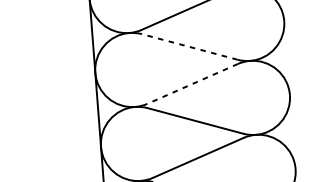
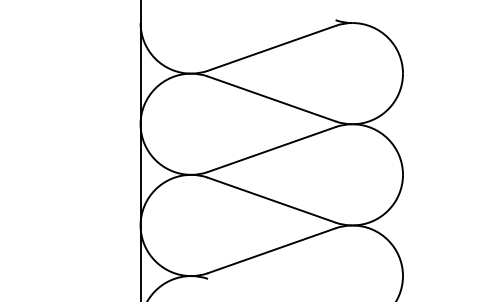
line: (189, 46) -> (271, 98), dashed -> solid
line: (192, 83) -> (271, 149), dashed -> solid

